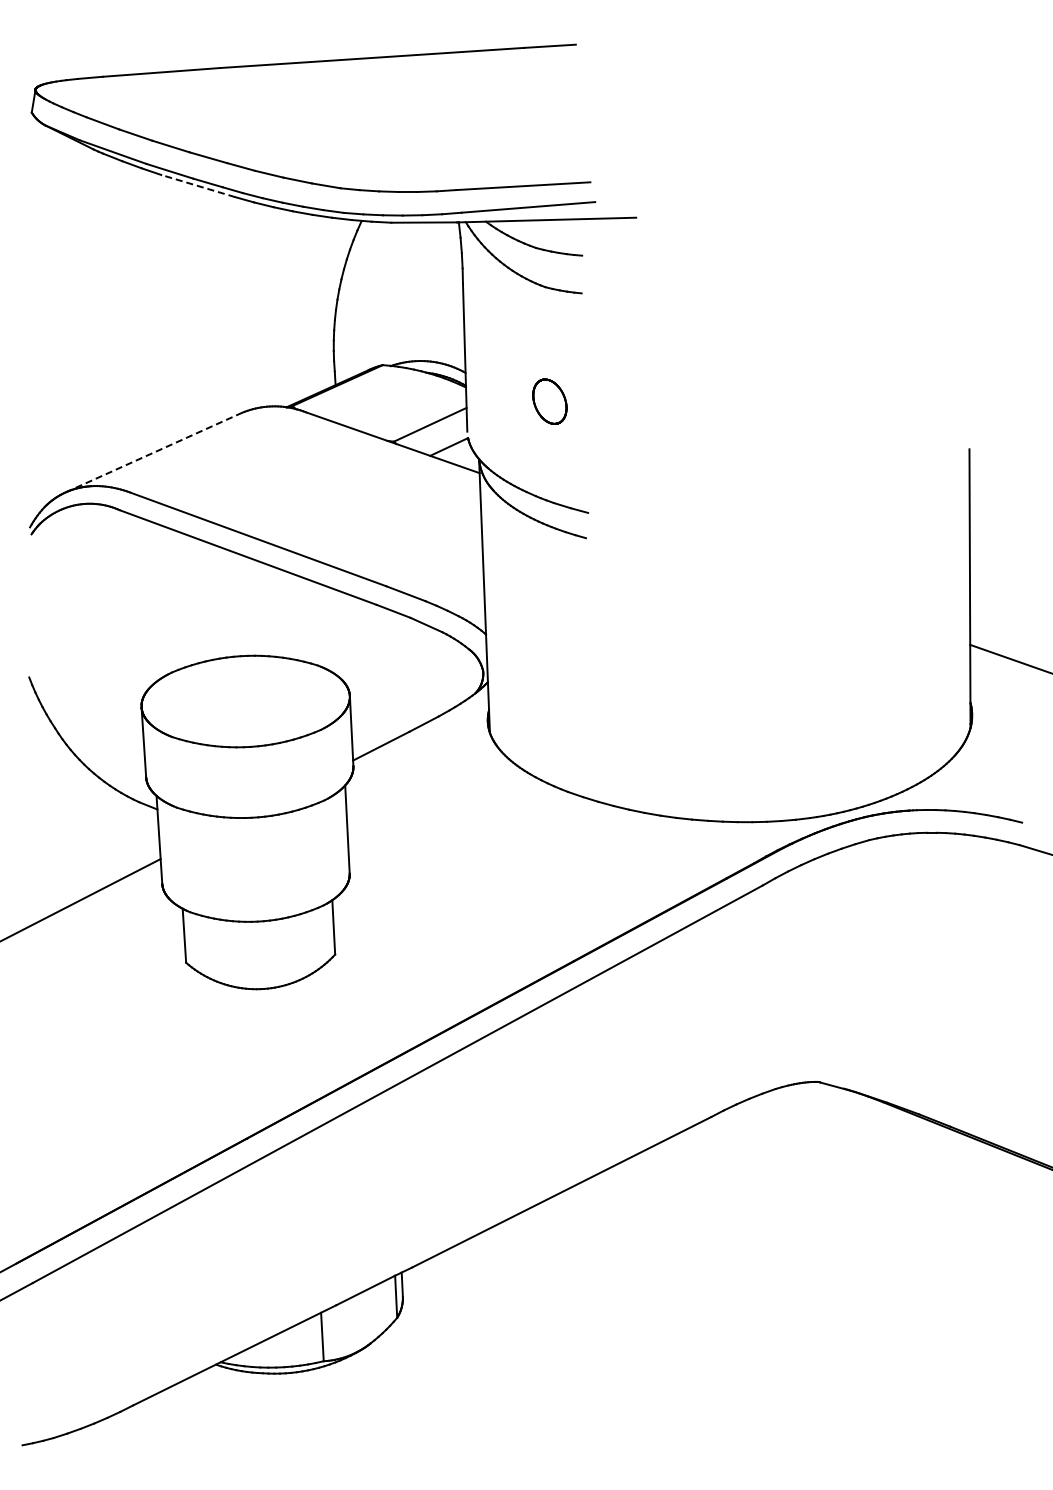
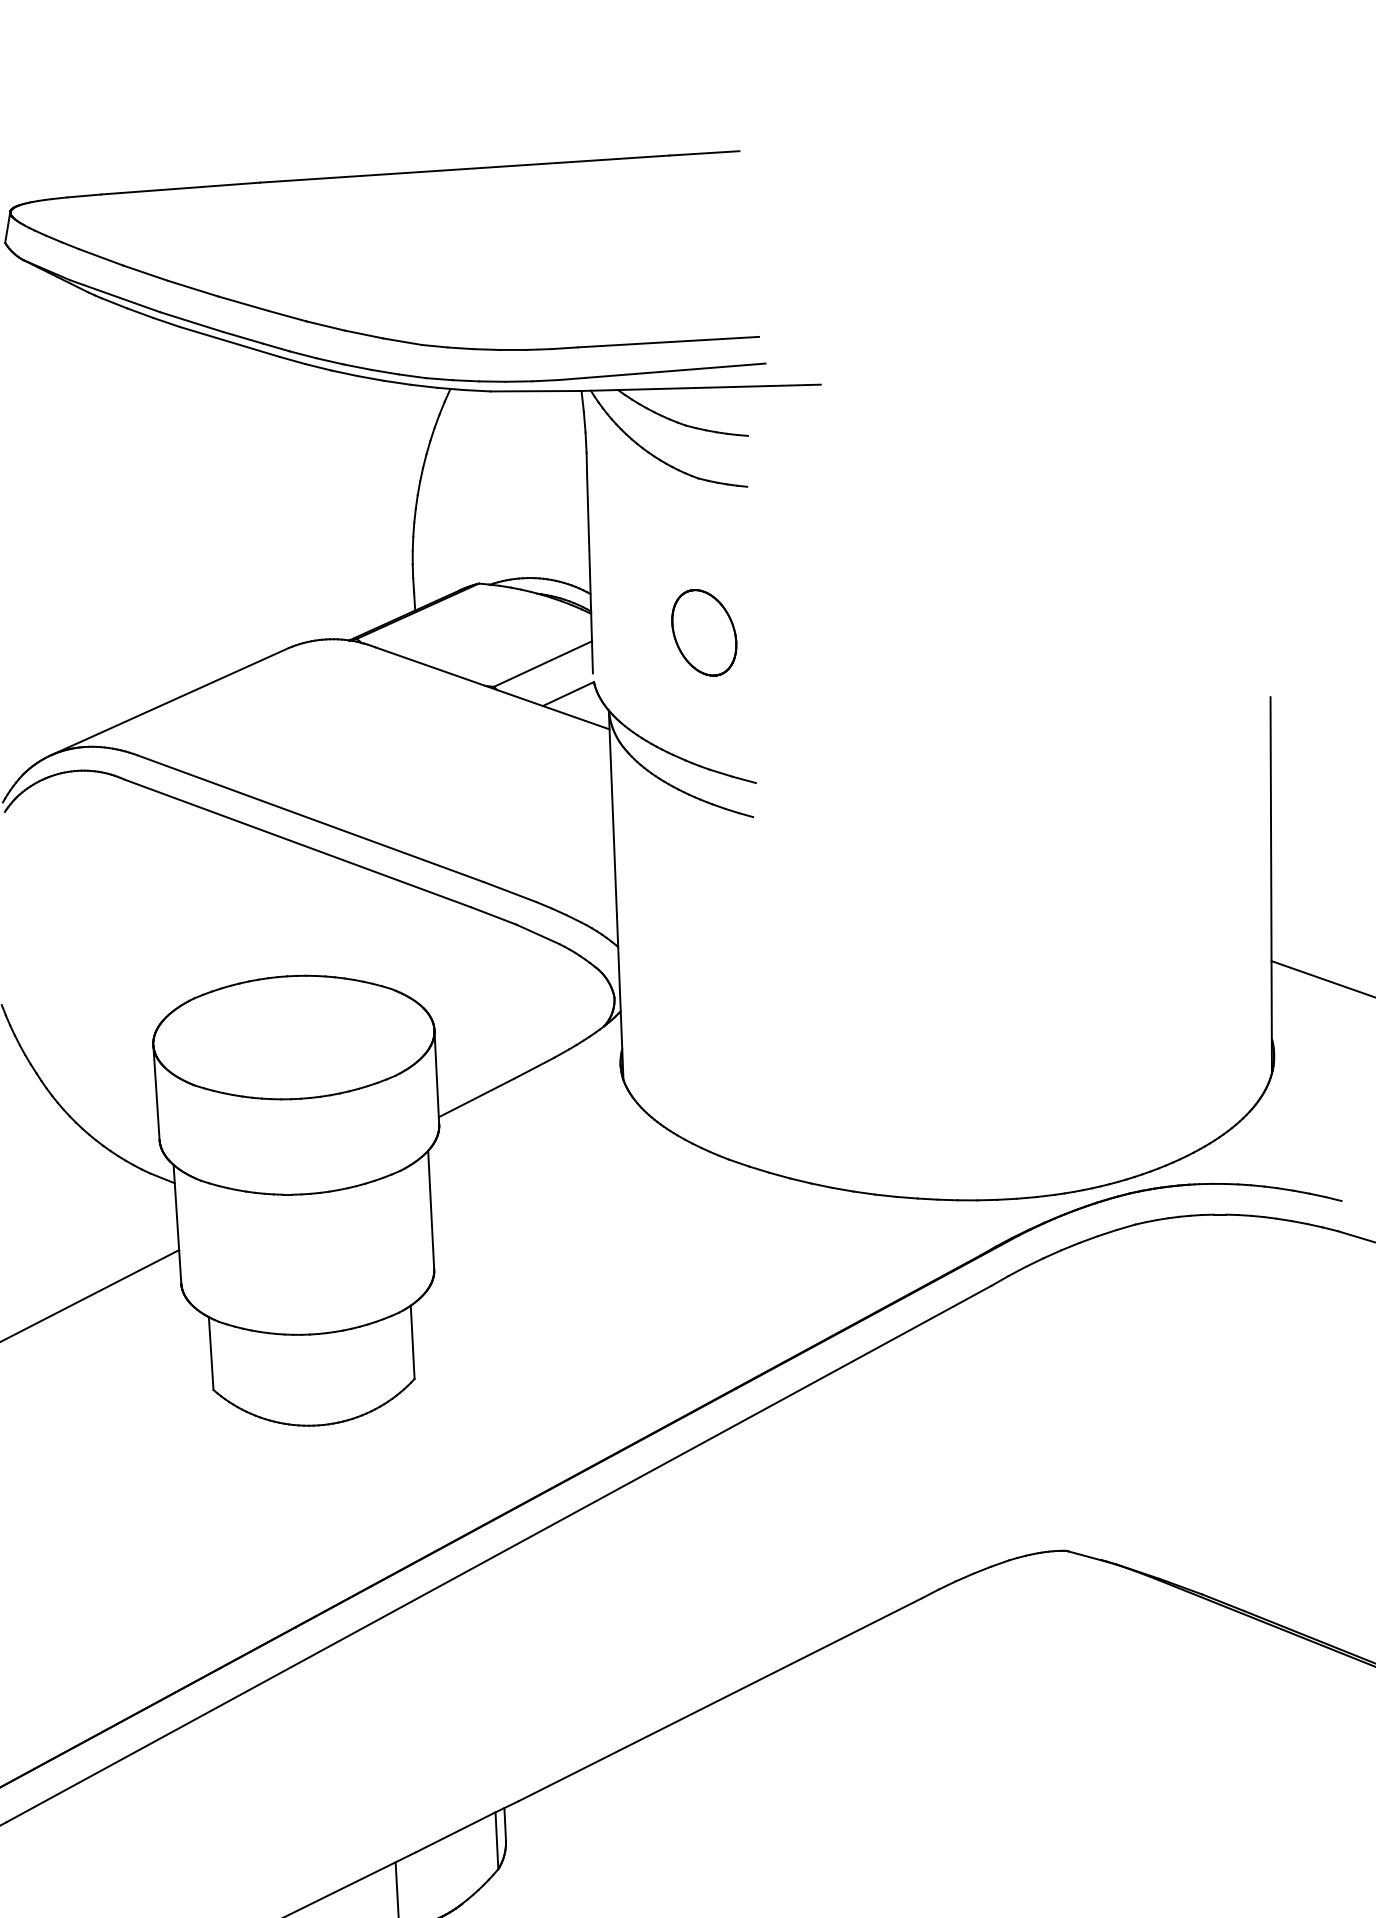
line: (198, 186) -> (230, 342), dashed -> solid
part: (549, 401) -> (703, 632), size x1.43
line: (153, 452) -> (169, 701), dashed -> solid

